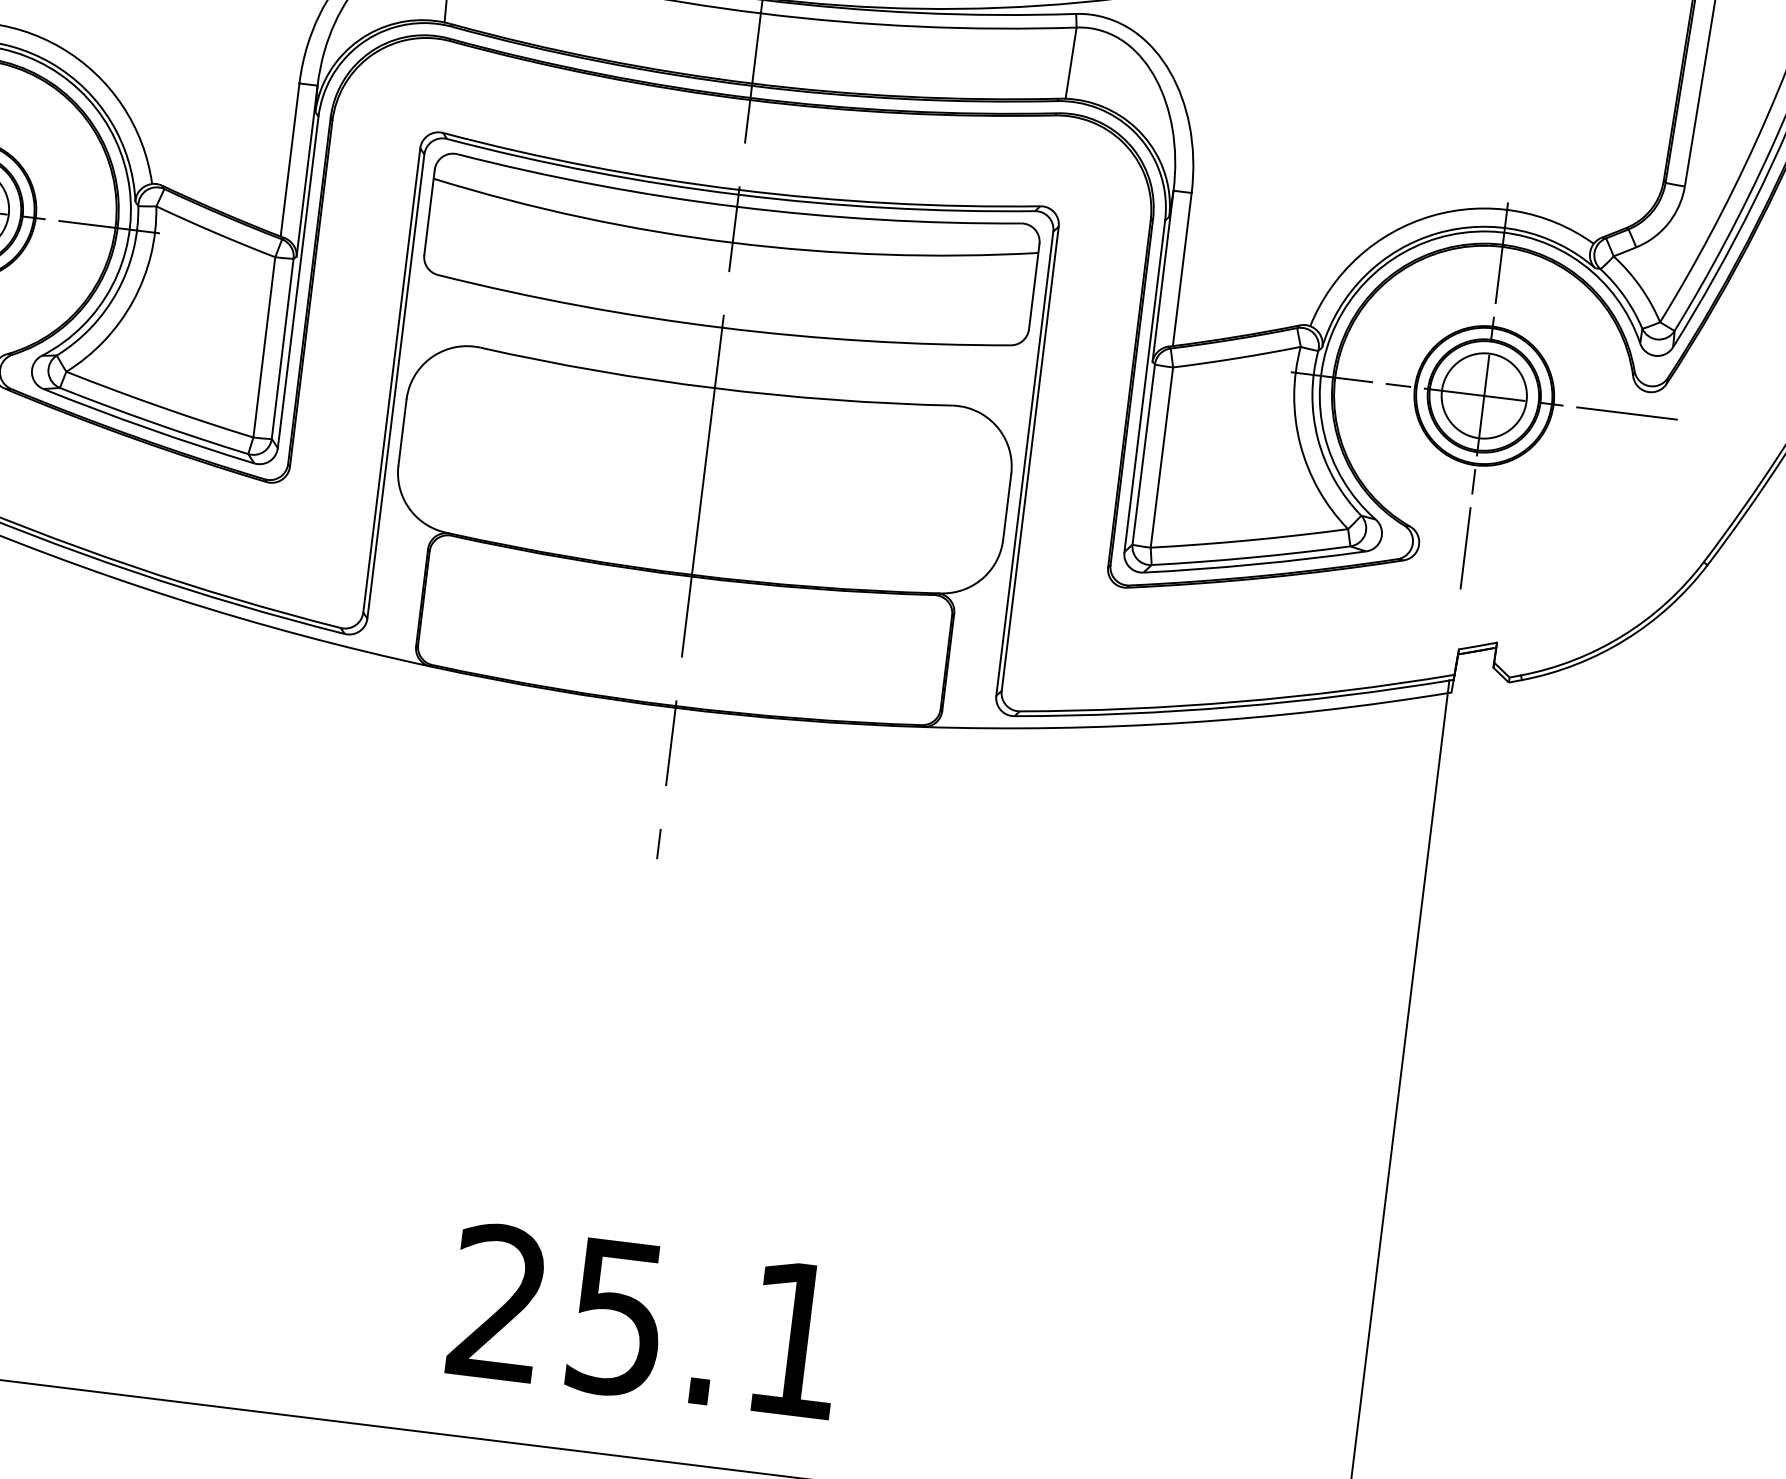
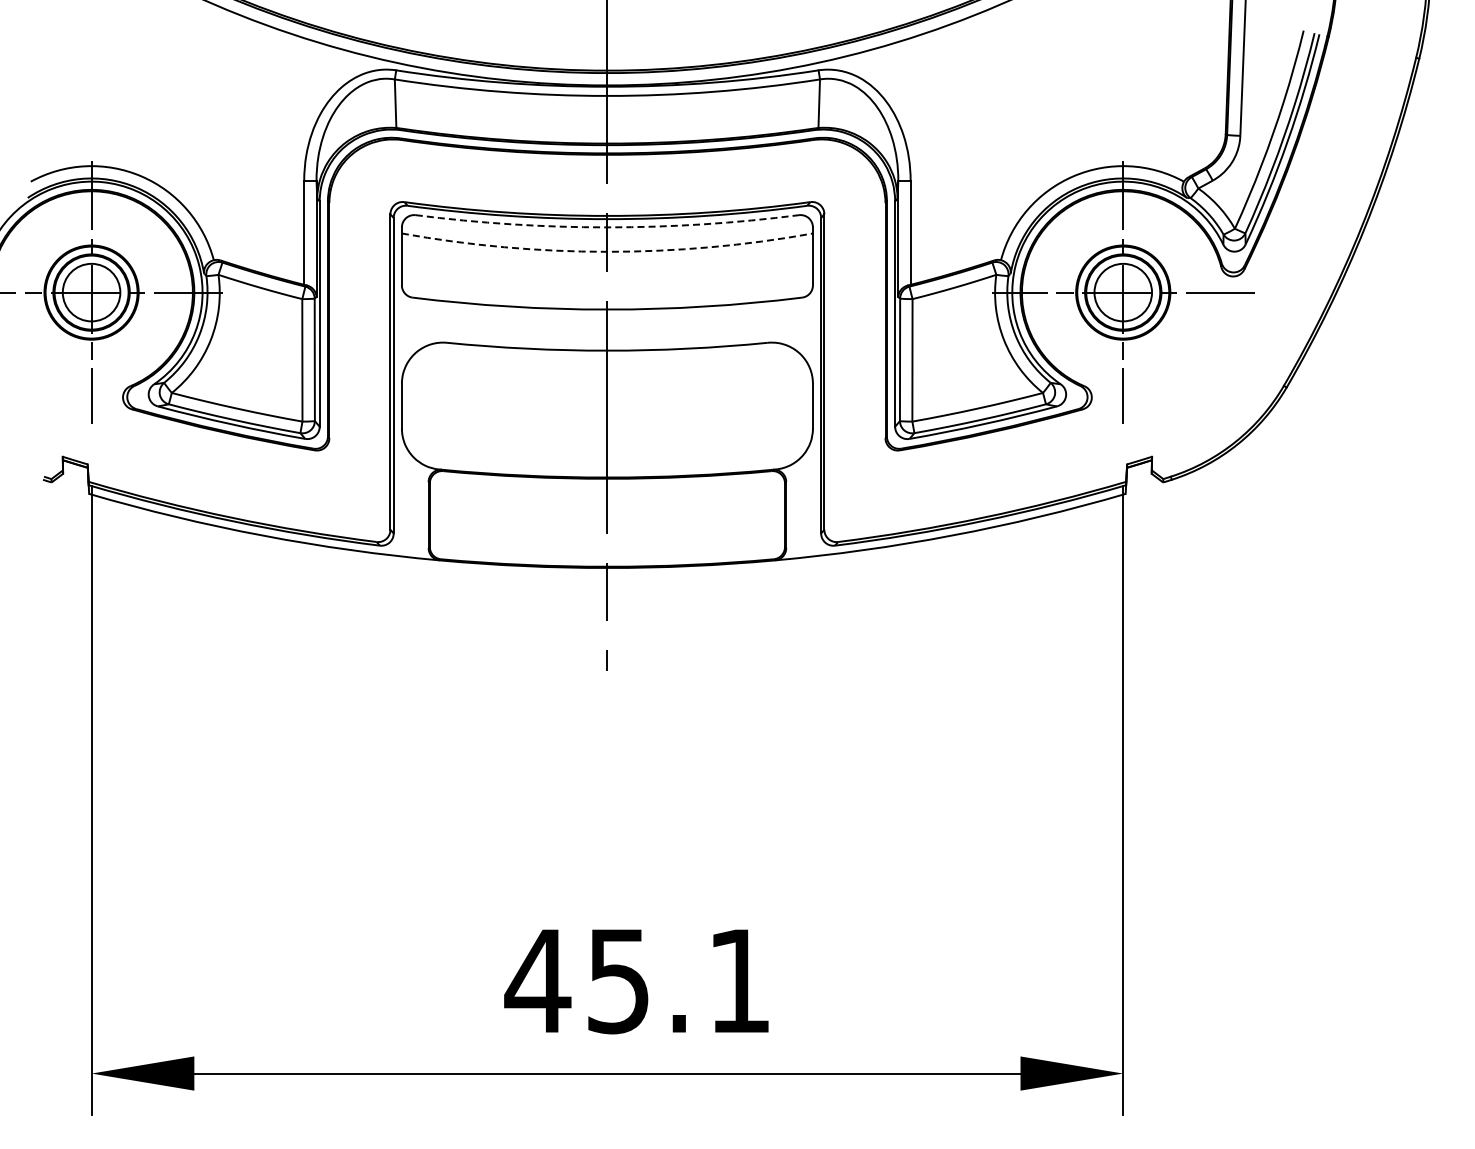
arc: (737, 206) -> (607, 227), solid -> dashed
arc: (732, 242) -> (607, 251), solid -> dashed
text: (498, 1300) -> (537, 979), 25.1 -> 45.1

